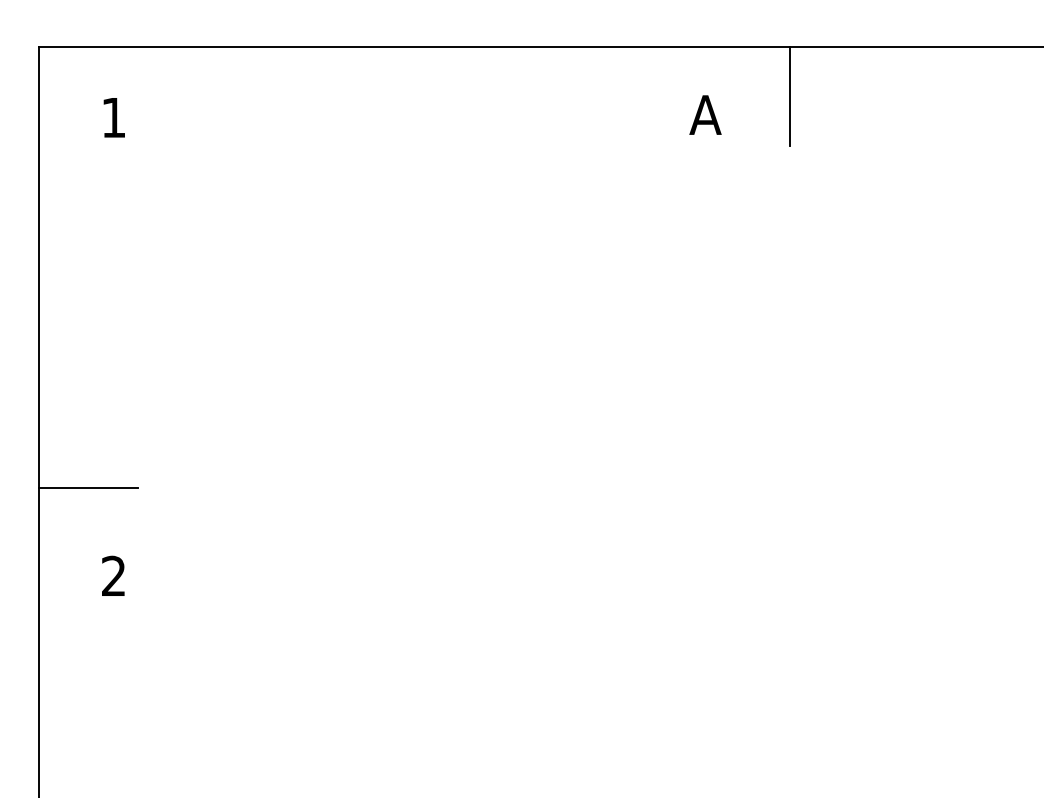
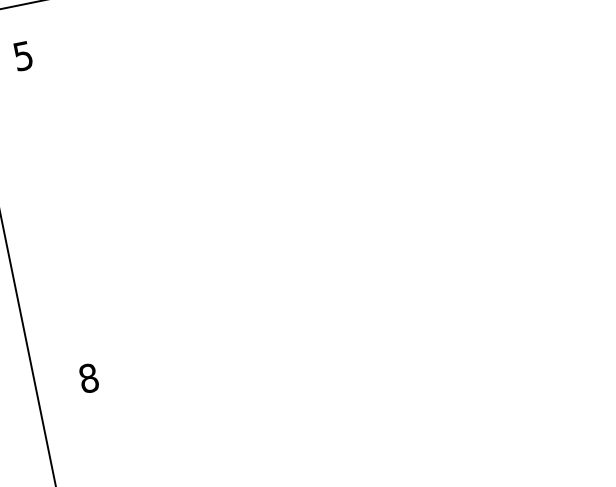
text: (113, 118) -> (23, 56), 1 -> 5
line: (87, 488) -> (57, 320), removed
text: (113, 575) -> (88, 377), 2 -> 8

